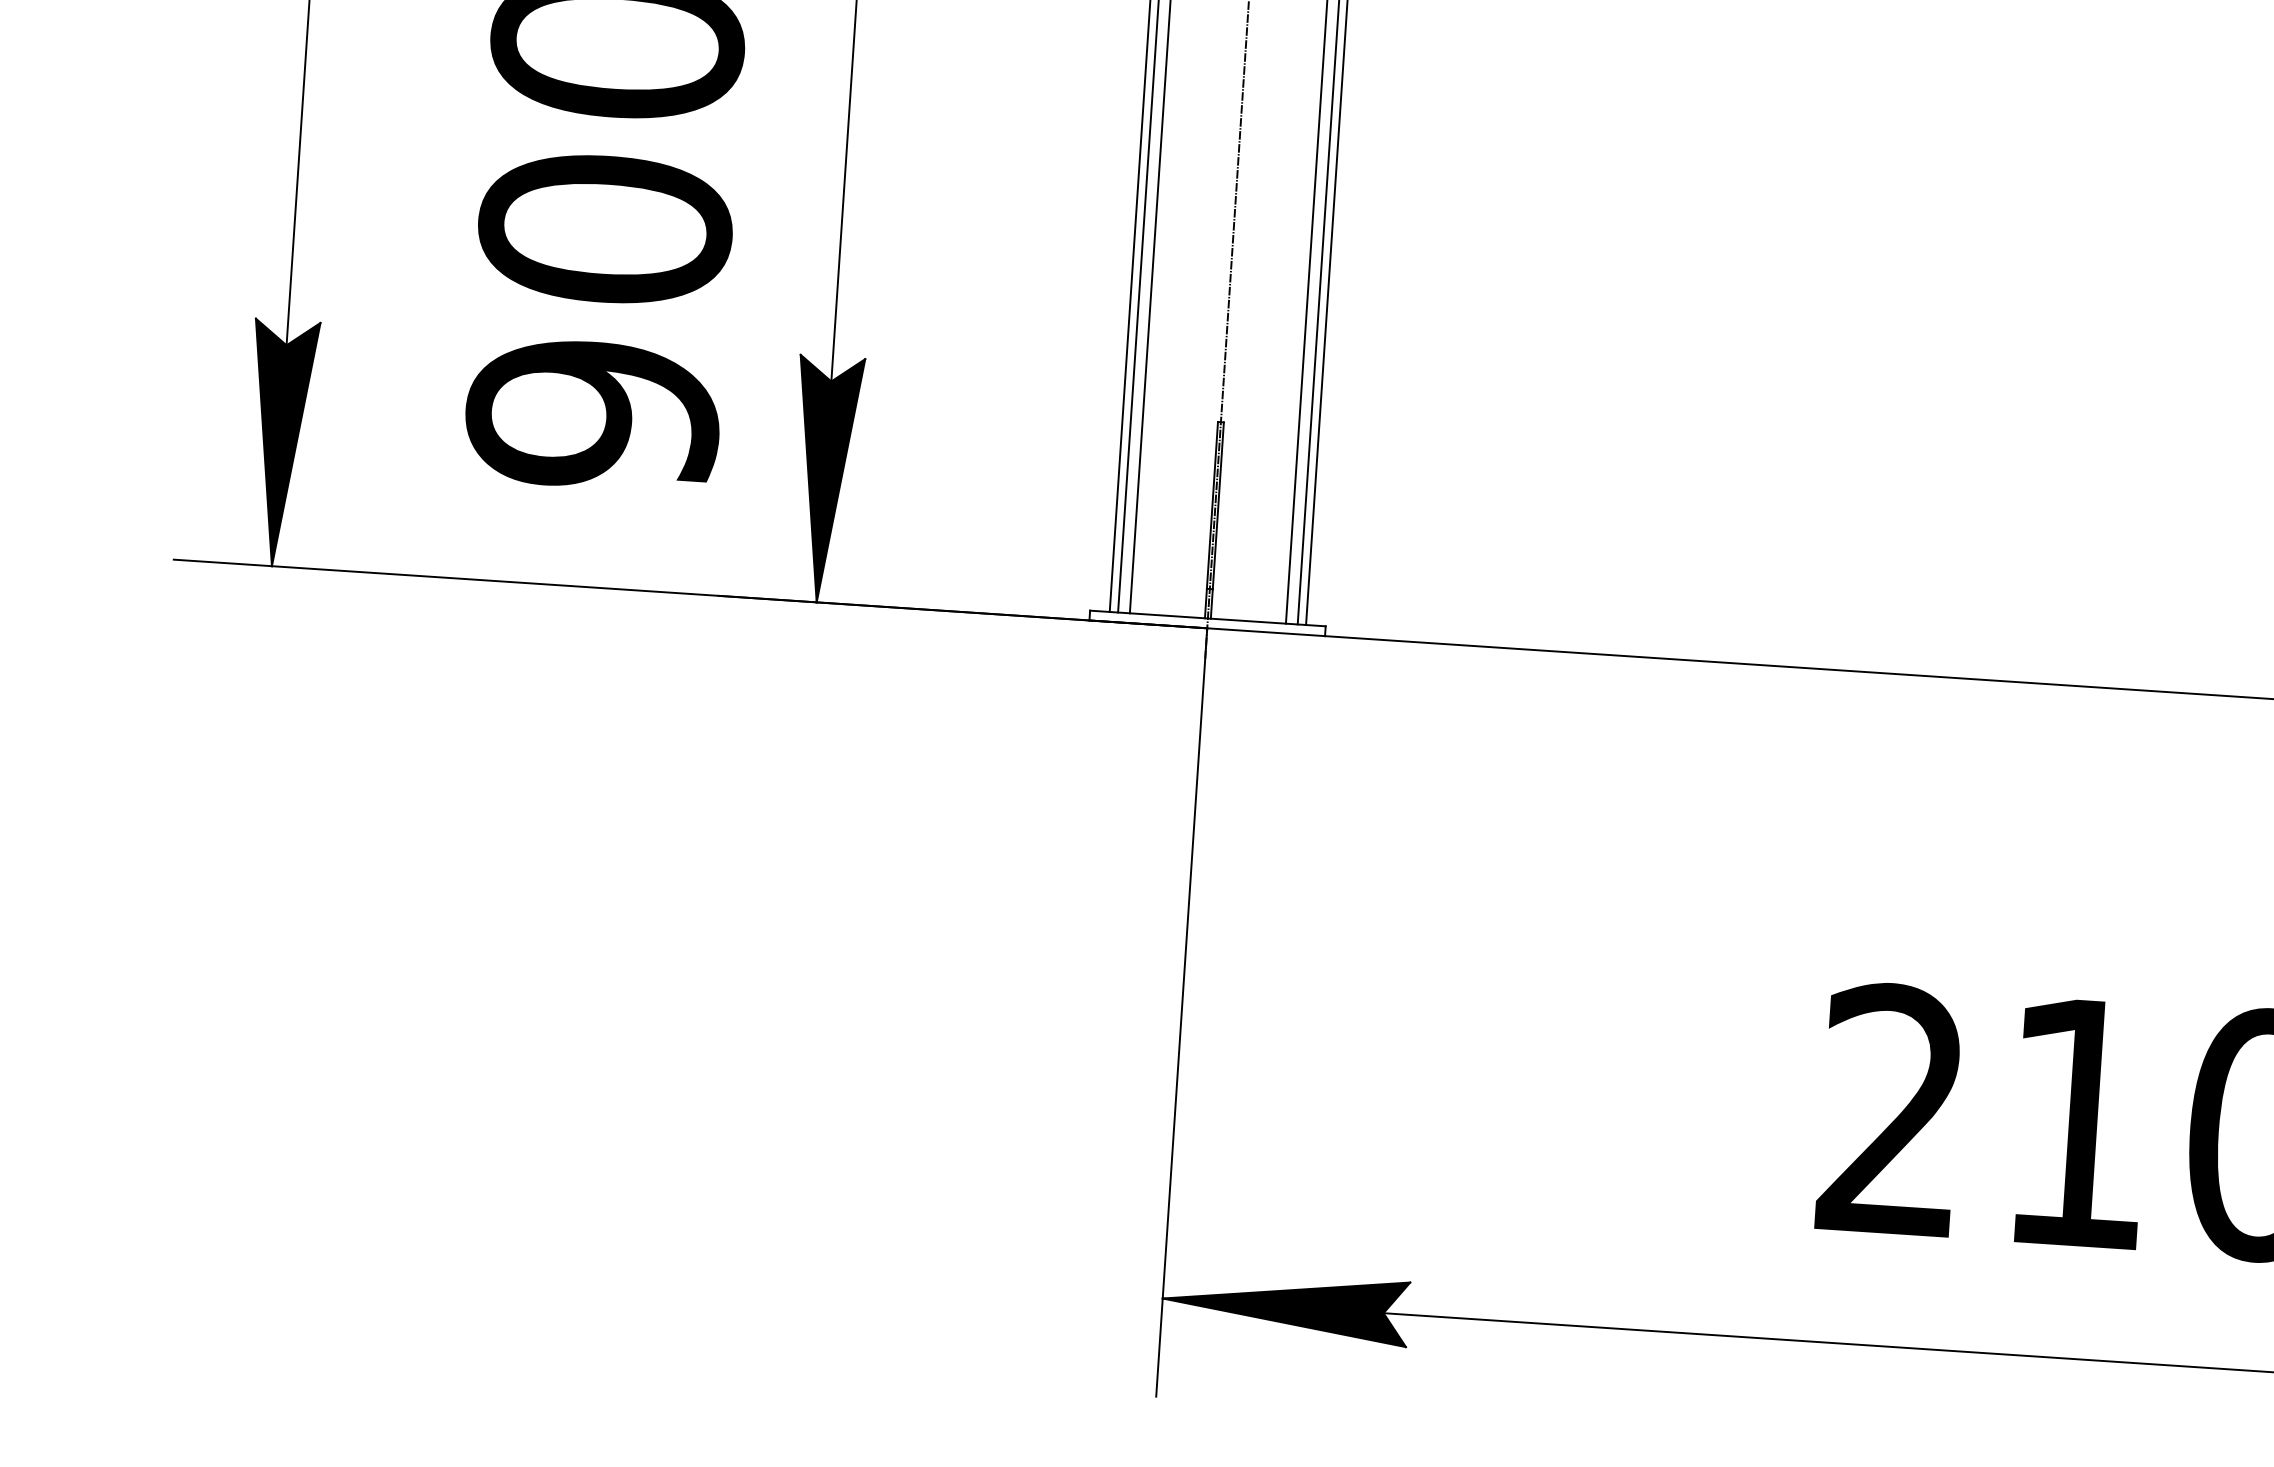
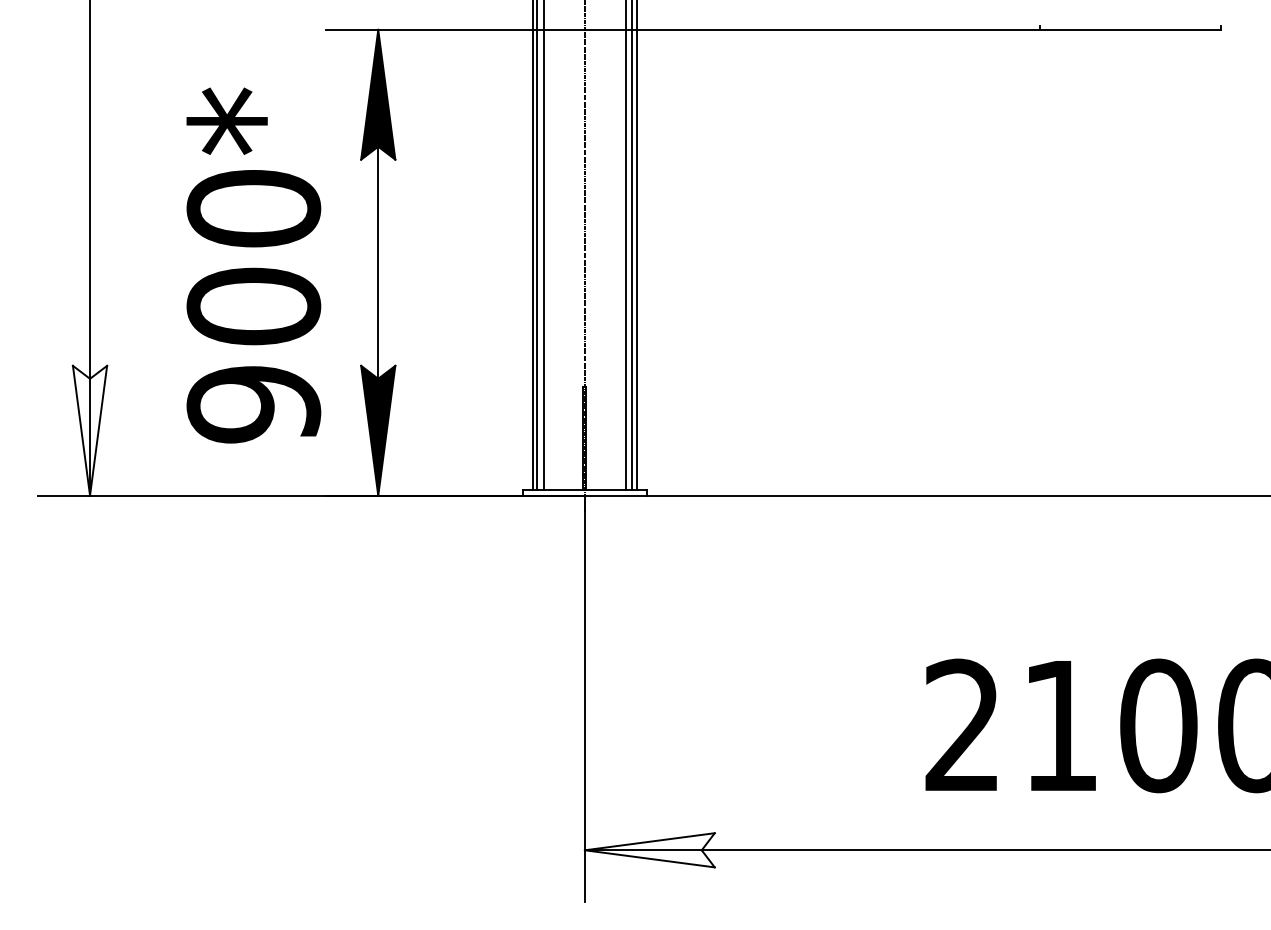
fill: (279, 442) -> (89, 430), removed
fill: (1284, 1307) -> (649, 850), removed

